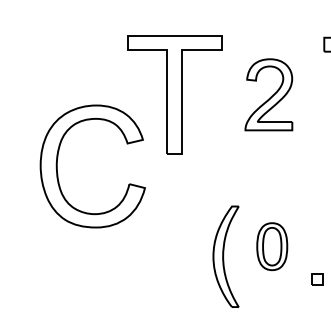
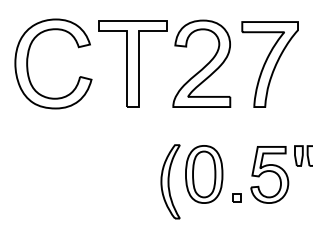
part: (268, 94) -> (201, 63), size x1.67
part: (58, 164) -> (28, 62), moved
part: (272, 246) -> (204, 174), size x1.67

